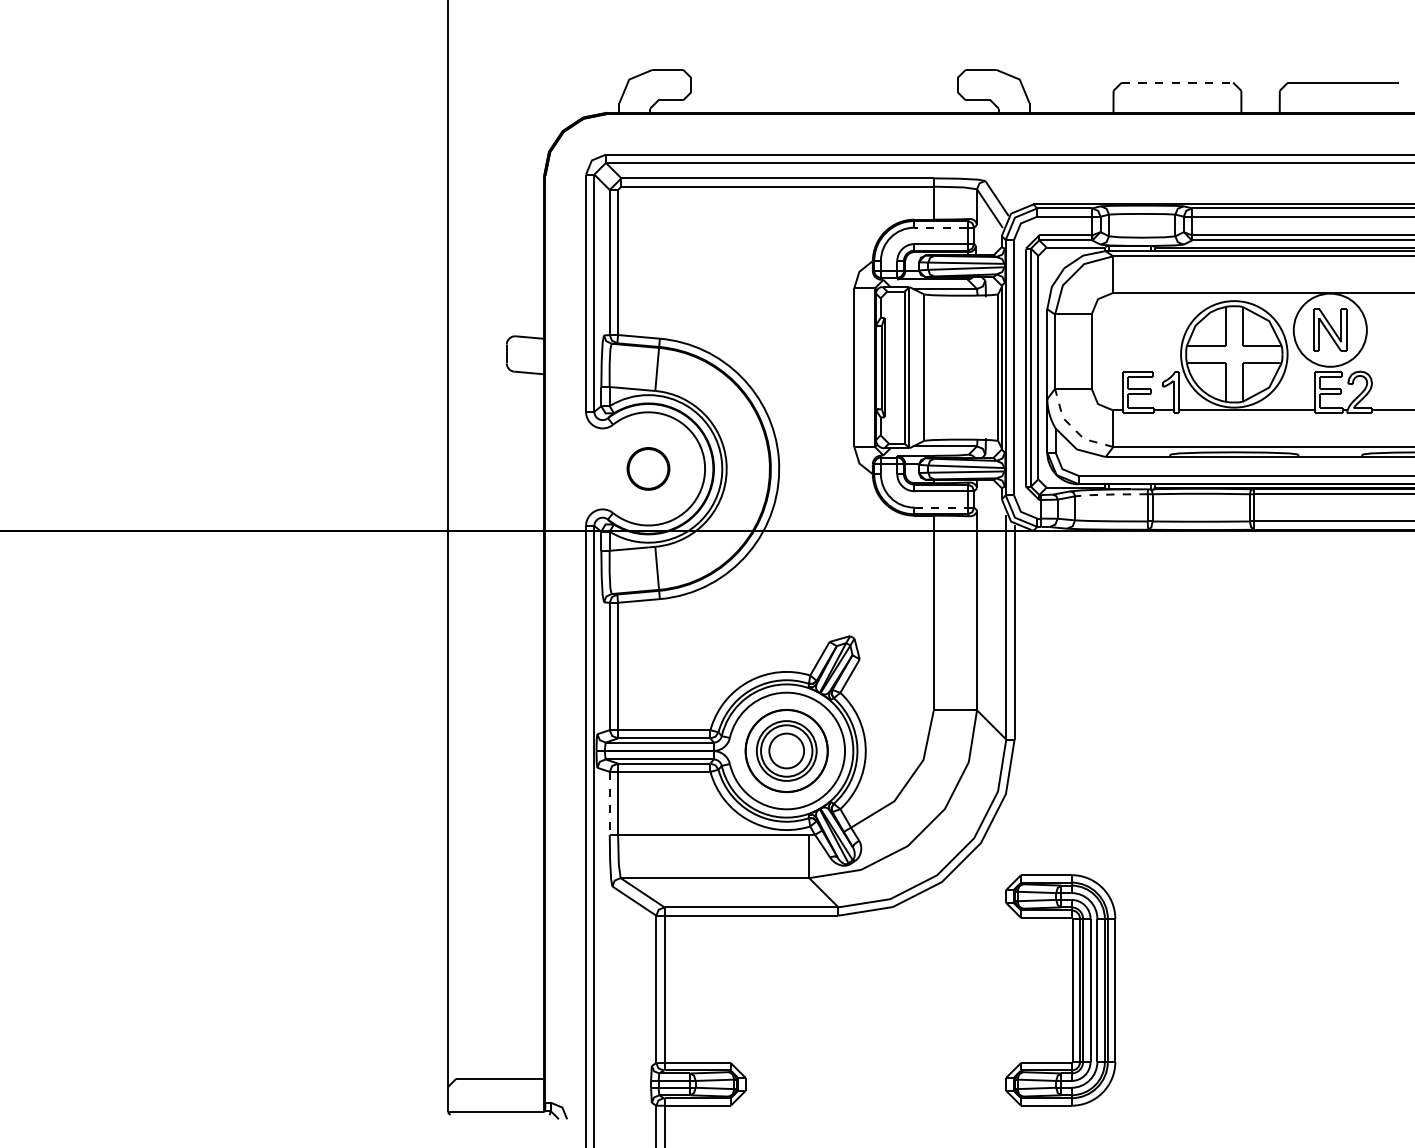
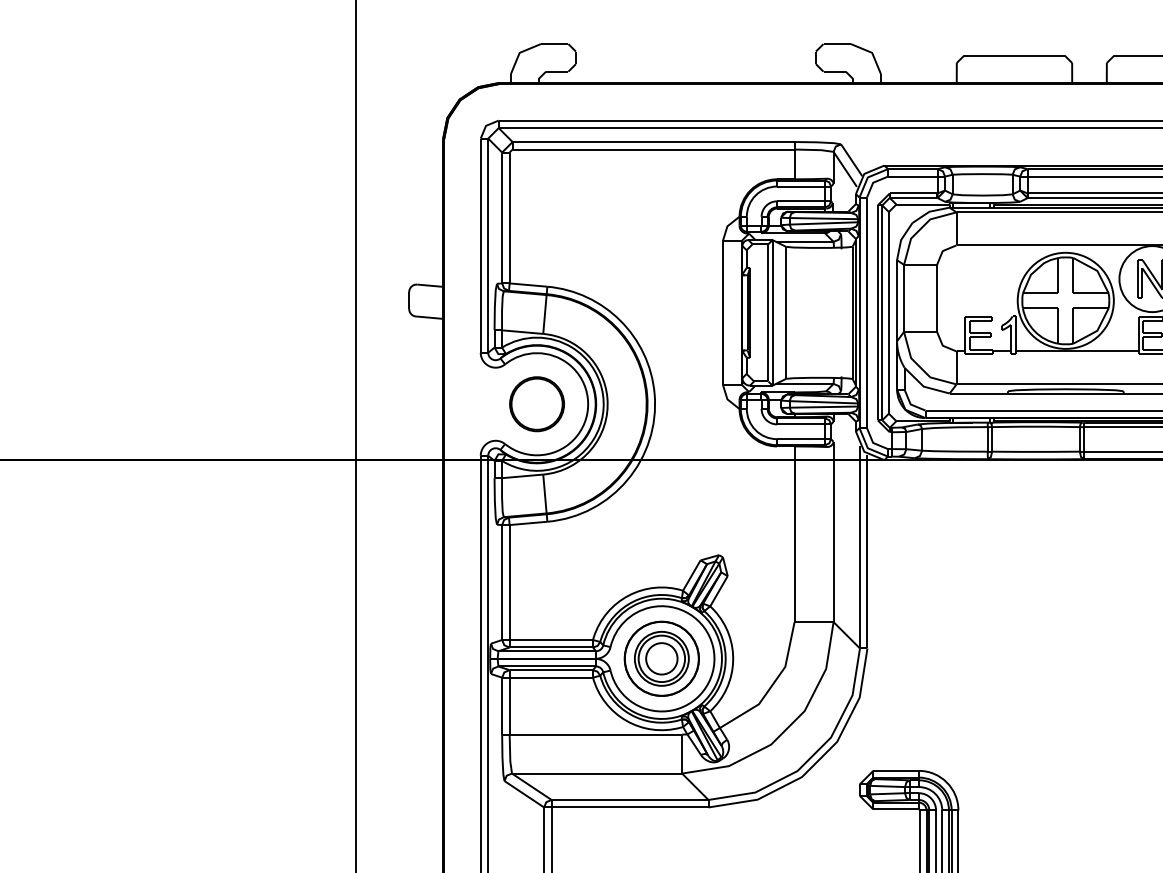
line: (1177, 82) -> (1014, 55), dashed -> solid
line: (941, 227) -> (801, 186), dashed -> solid
line: (1073, 428) -> (920, 367), dashed -> solid
part: (648, 468) -> (537, 403), size x1.43
line: (1111, 494) -> (954, 427), dashed -> solid
line: (941, 507) -> (801, 439), dashed -> solid
line: (609, 803) -> (501, 706), dashed -> solid

